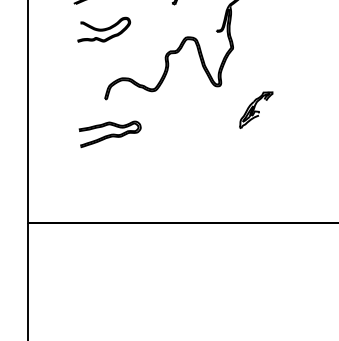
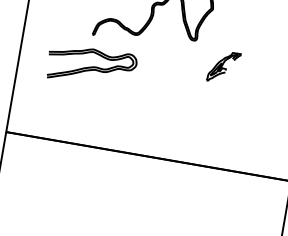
part: (109, 134) -> (91, 66), size x1.6

